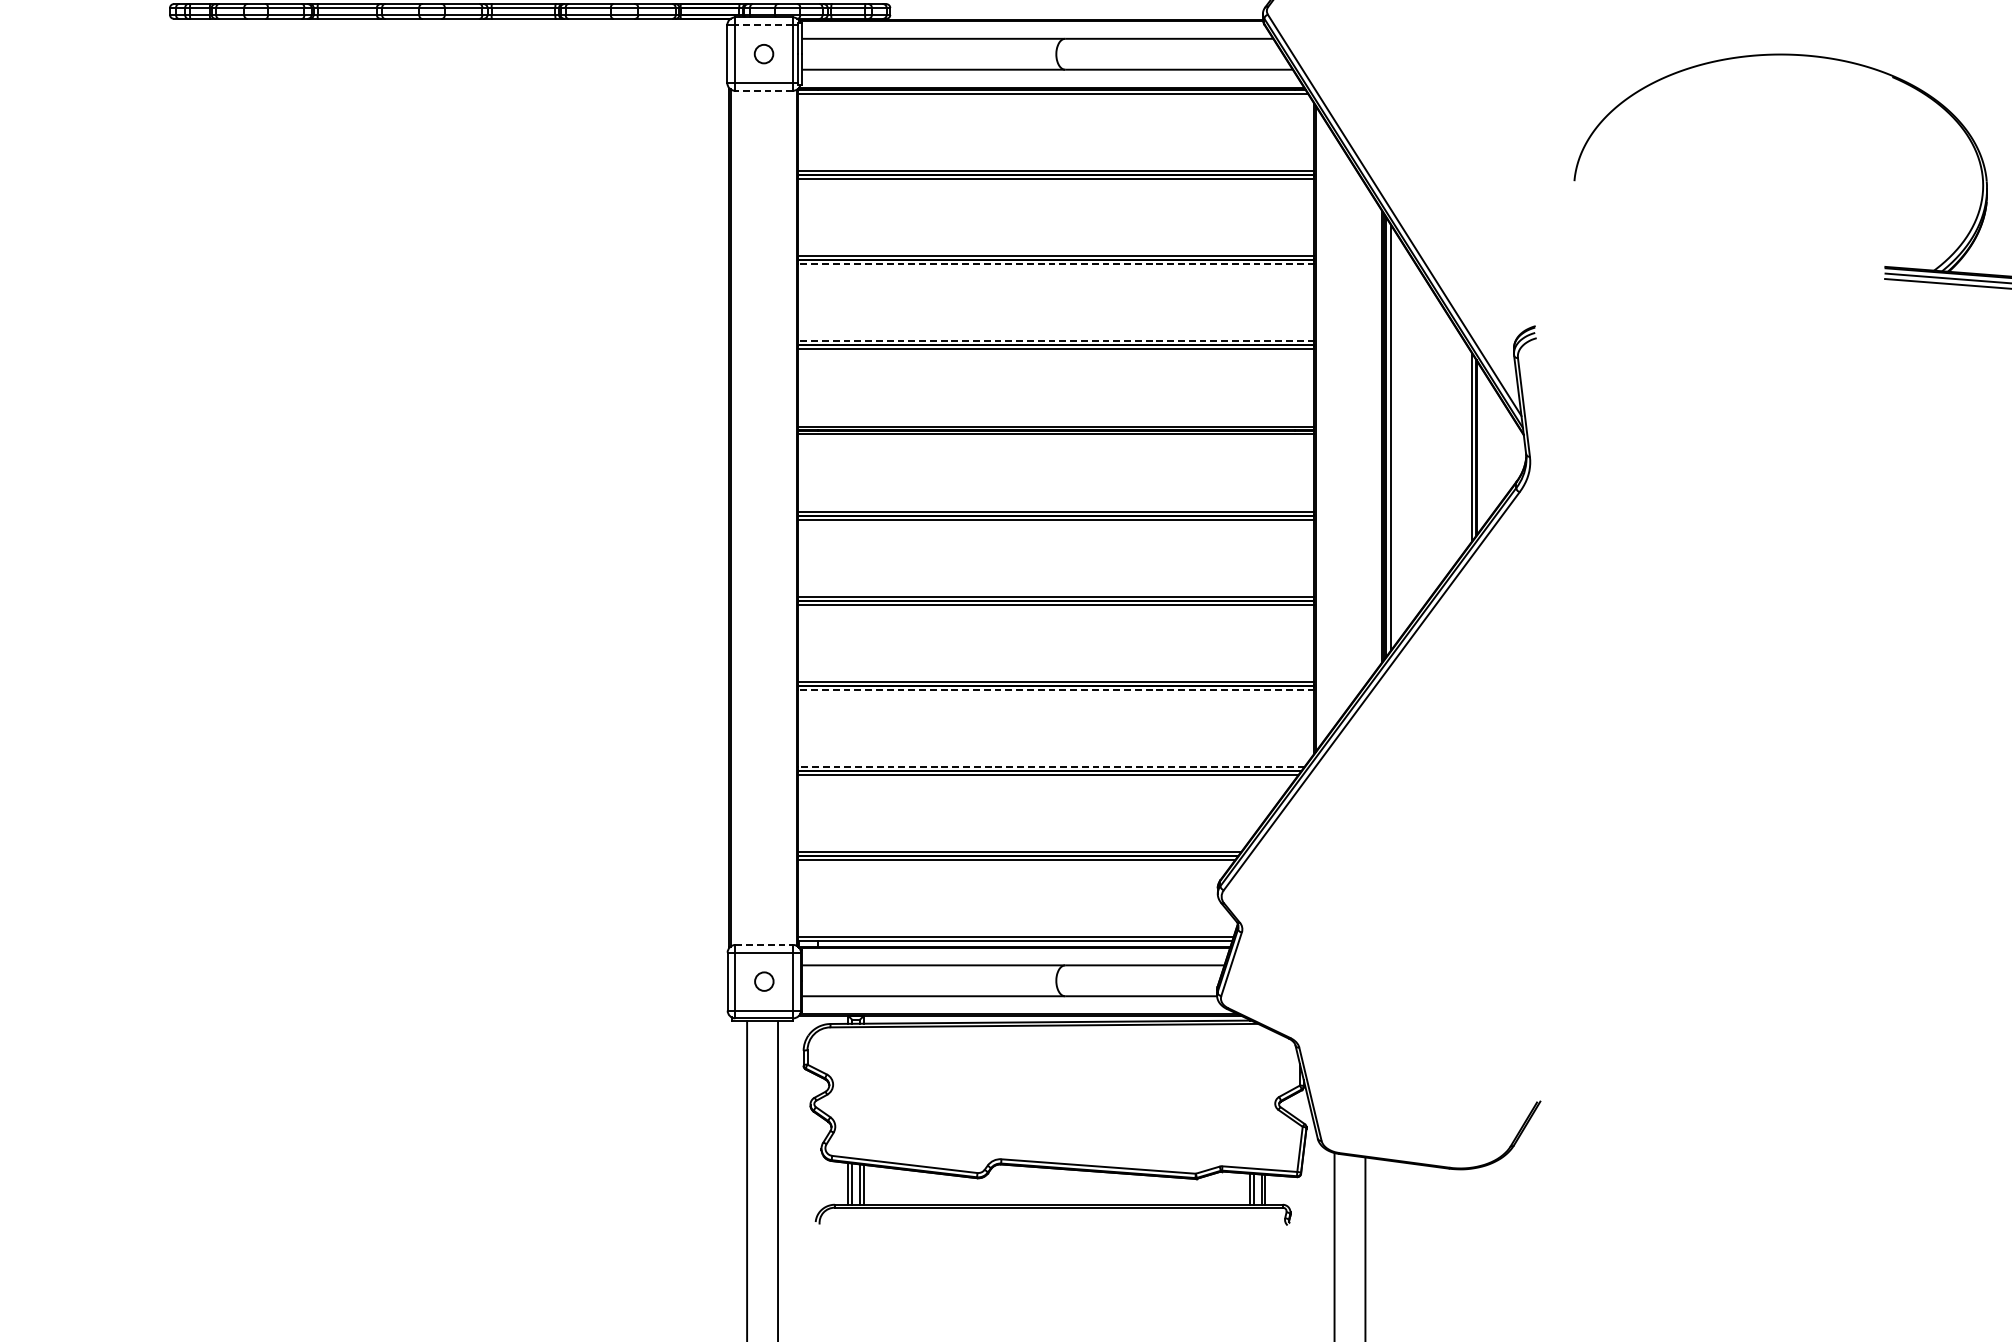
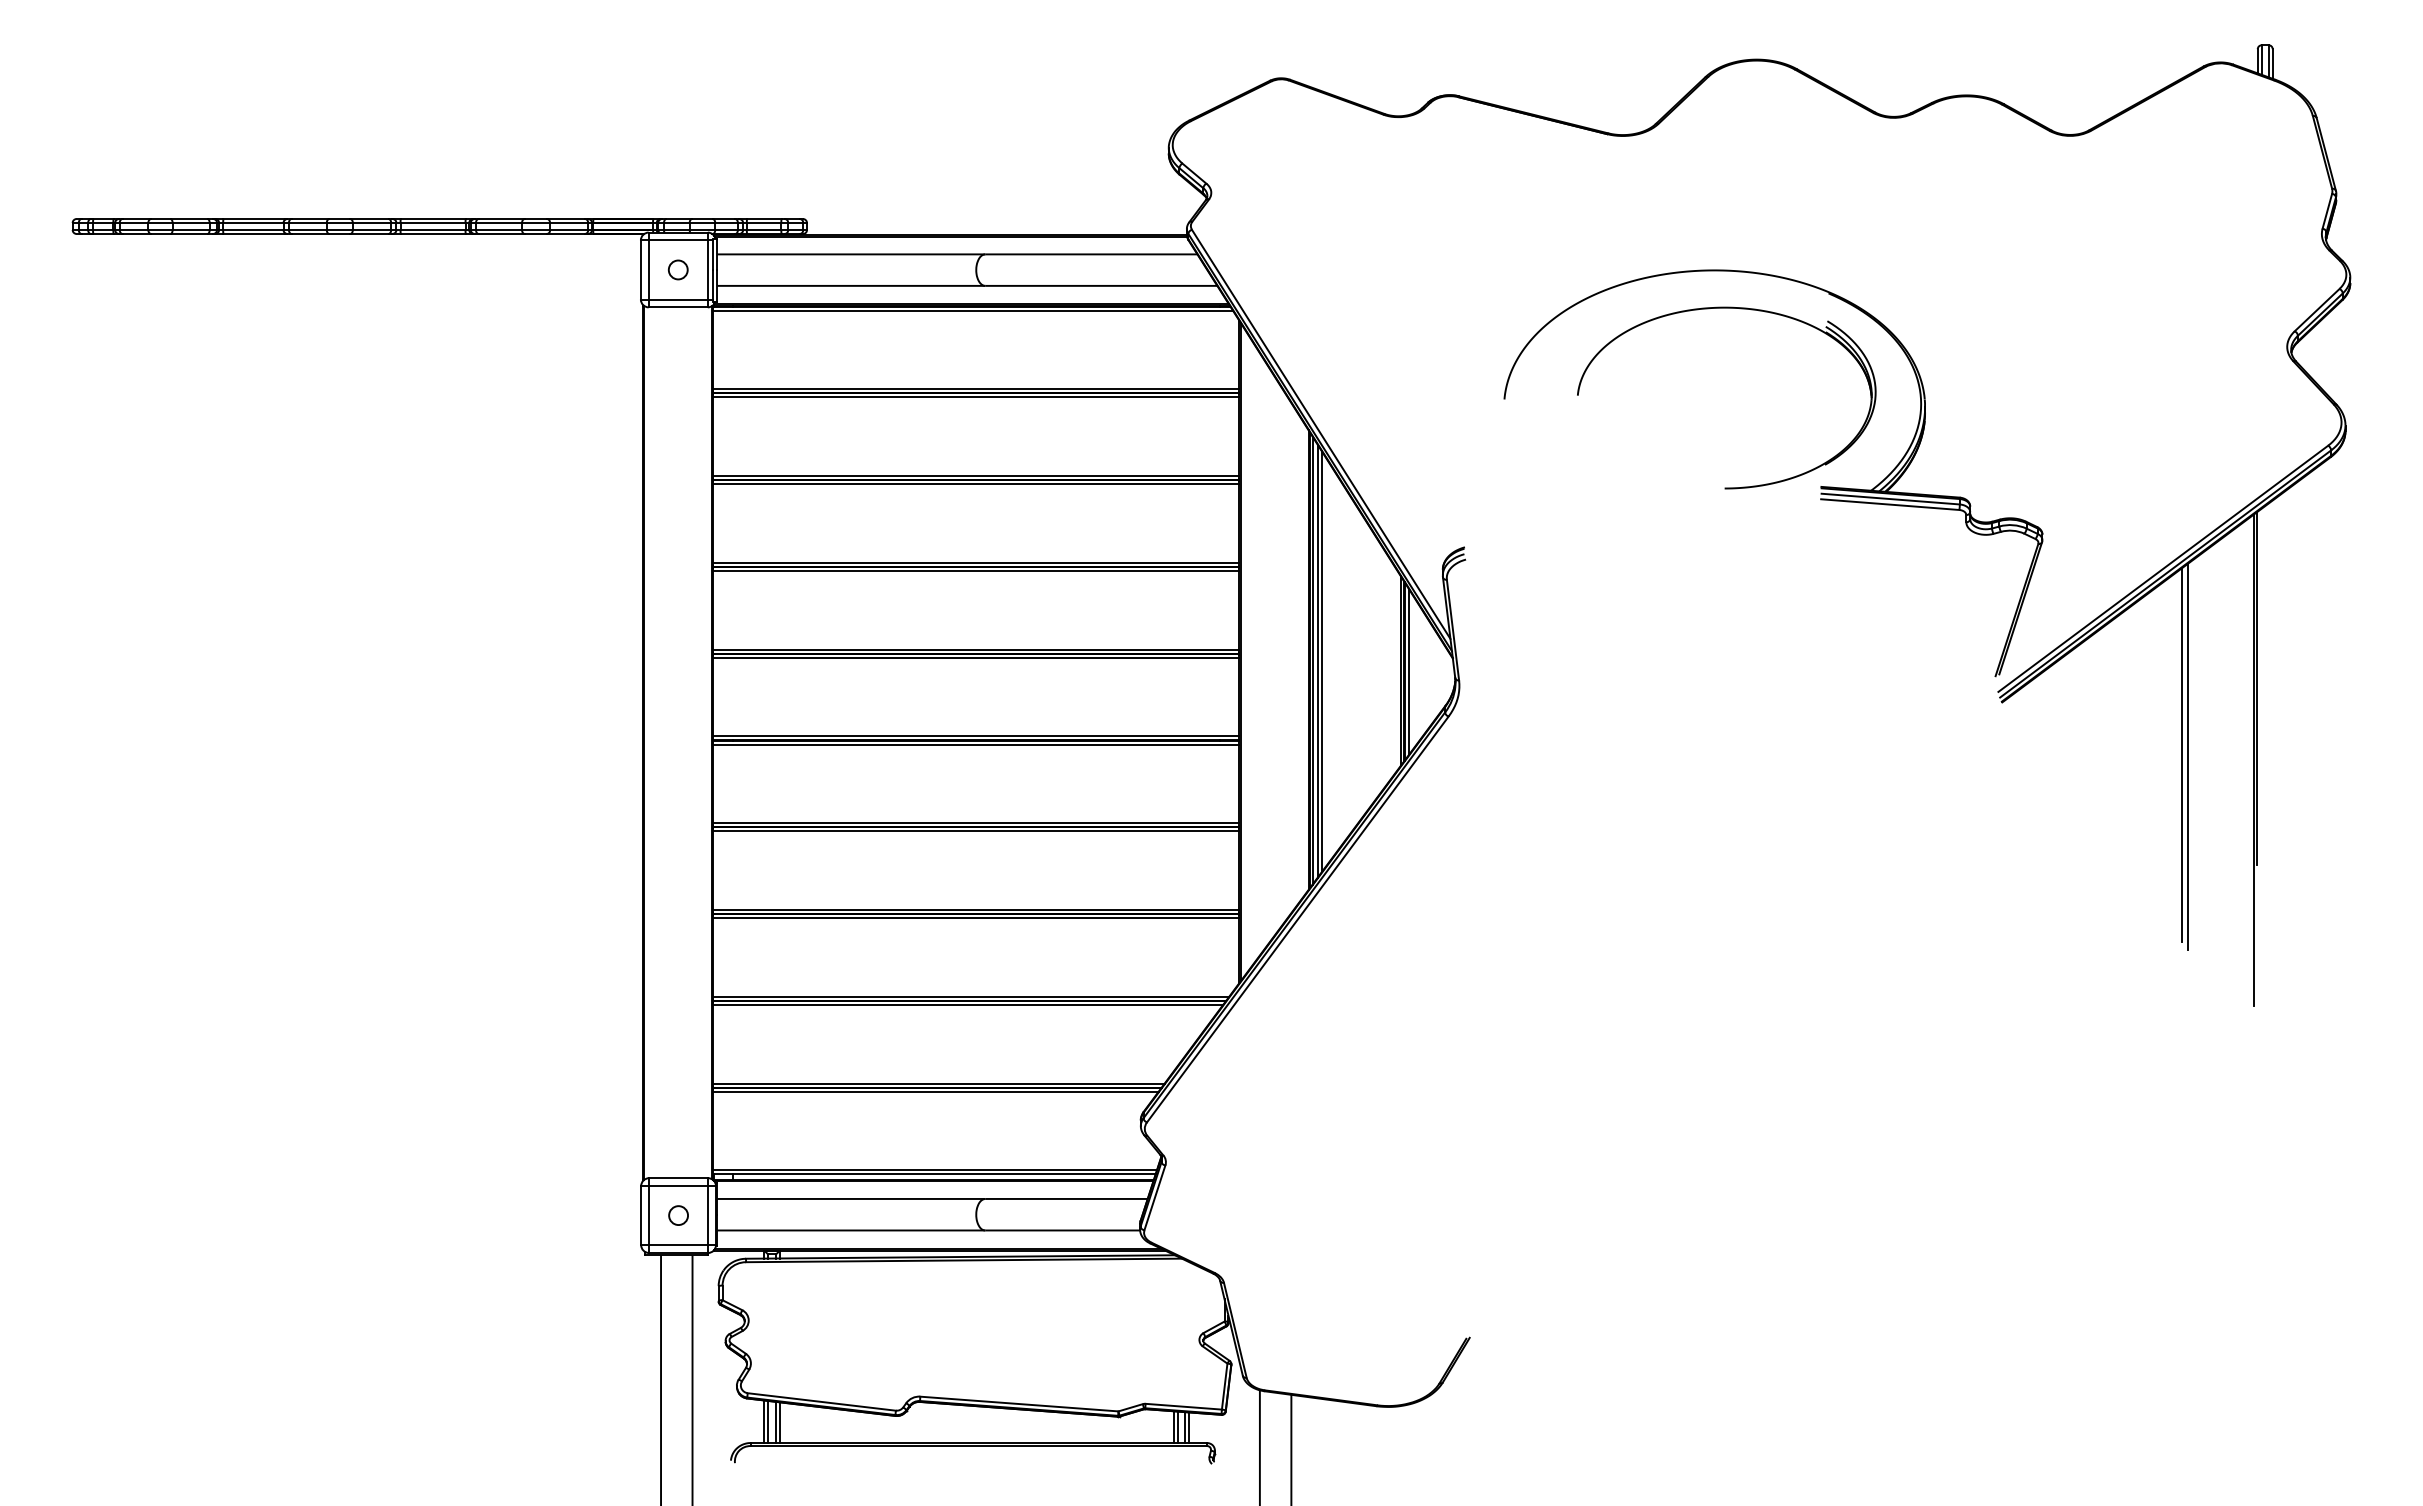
line: (764, 25) -> (678, 240), dashed -> solid
line: (764, 90) -> (678, 307), dashed -> solid
part: (1792, 91) -> (1726, 308), added
line: (1056, 264) -> (976, 484), dashed -> solid
line: (1056, 341) -> (976, 562), dashed -> solid
line: (1394, 438) -> (1321, 661), added
line: (1480, 447) -> (1408, 671), added
line: (1056, 690) -> (976, 918), dashed -> solid
line: (1051, 766) -> (971, 996), dashed -> solid
line: (764, 945) -> (678, 1178), dashed -> solid

